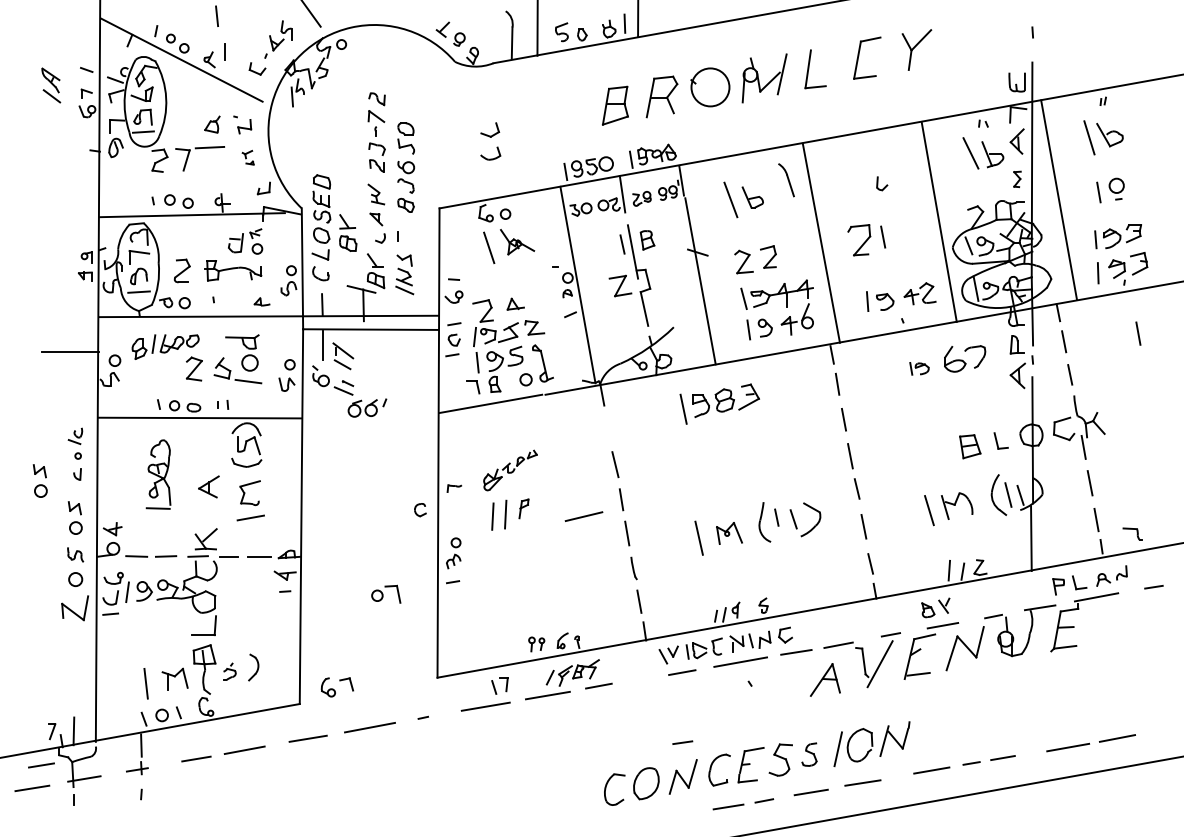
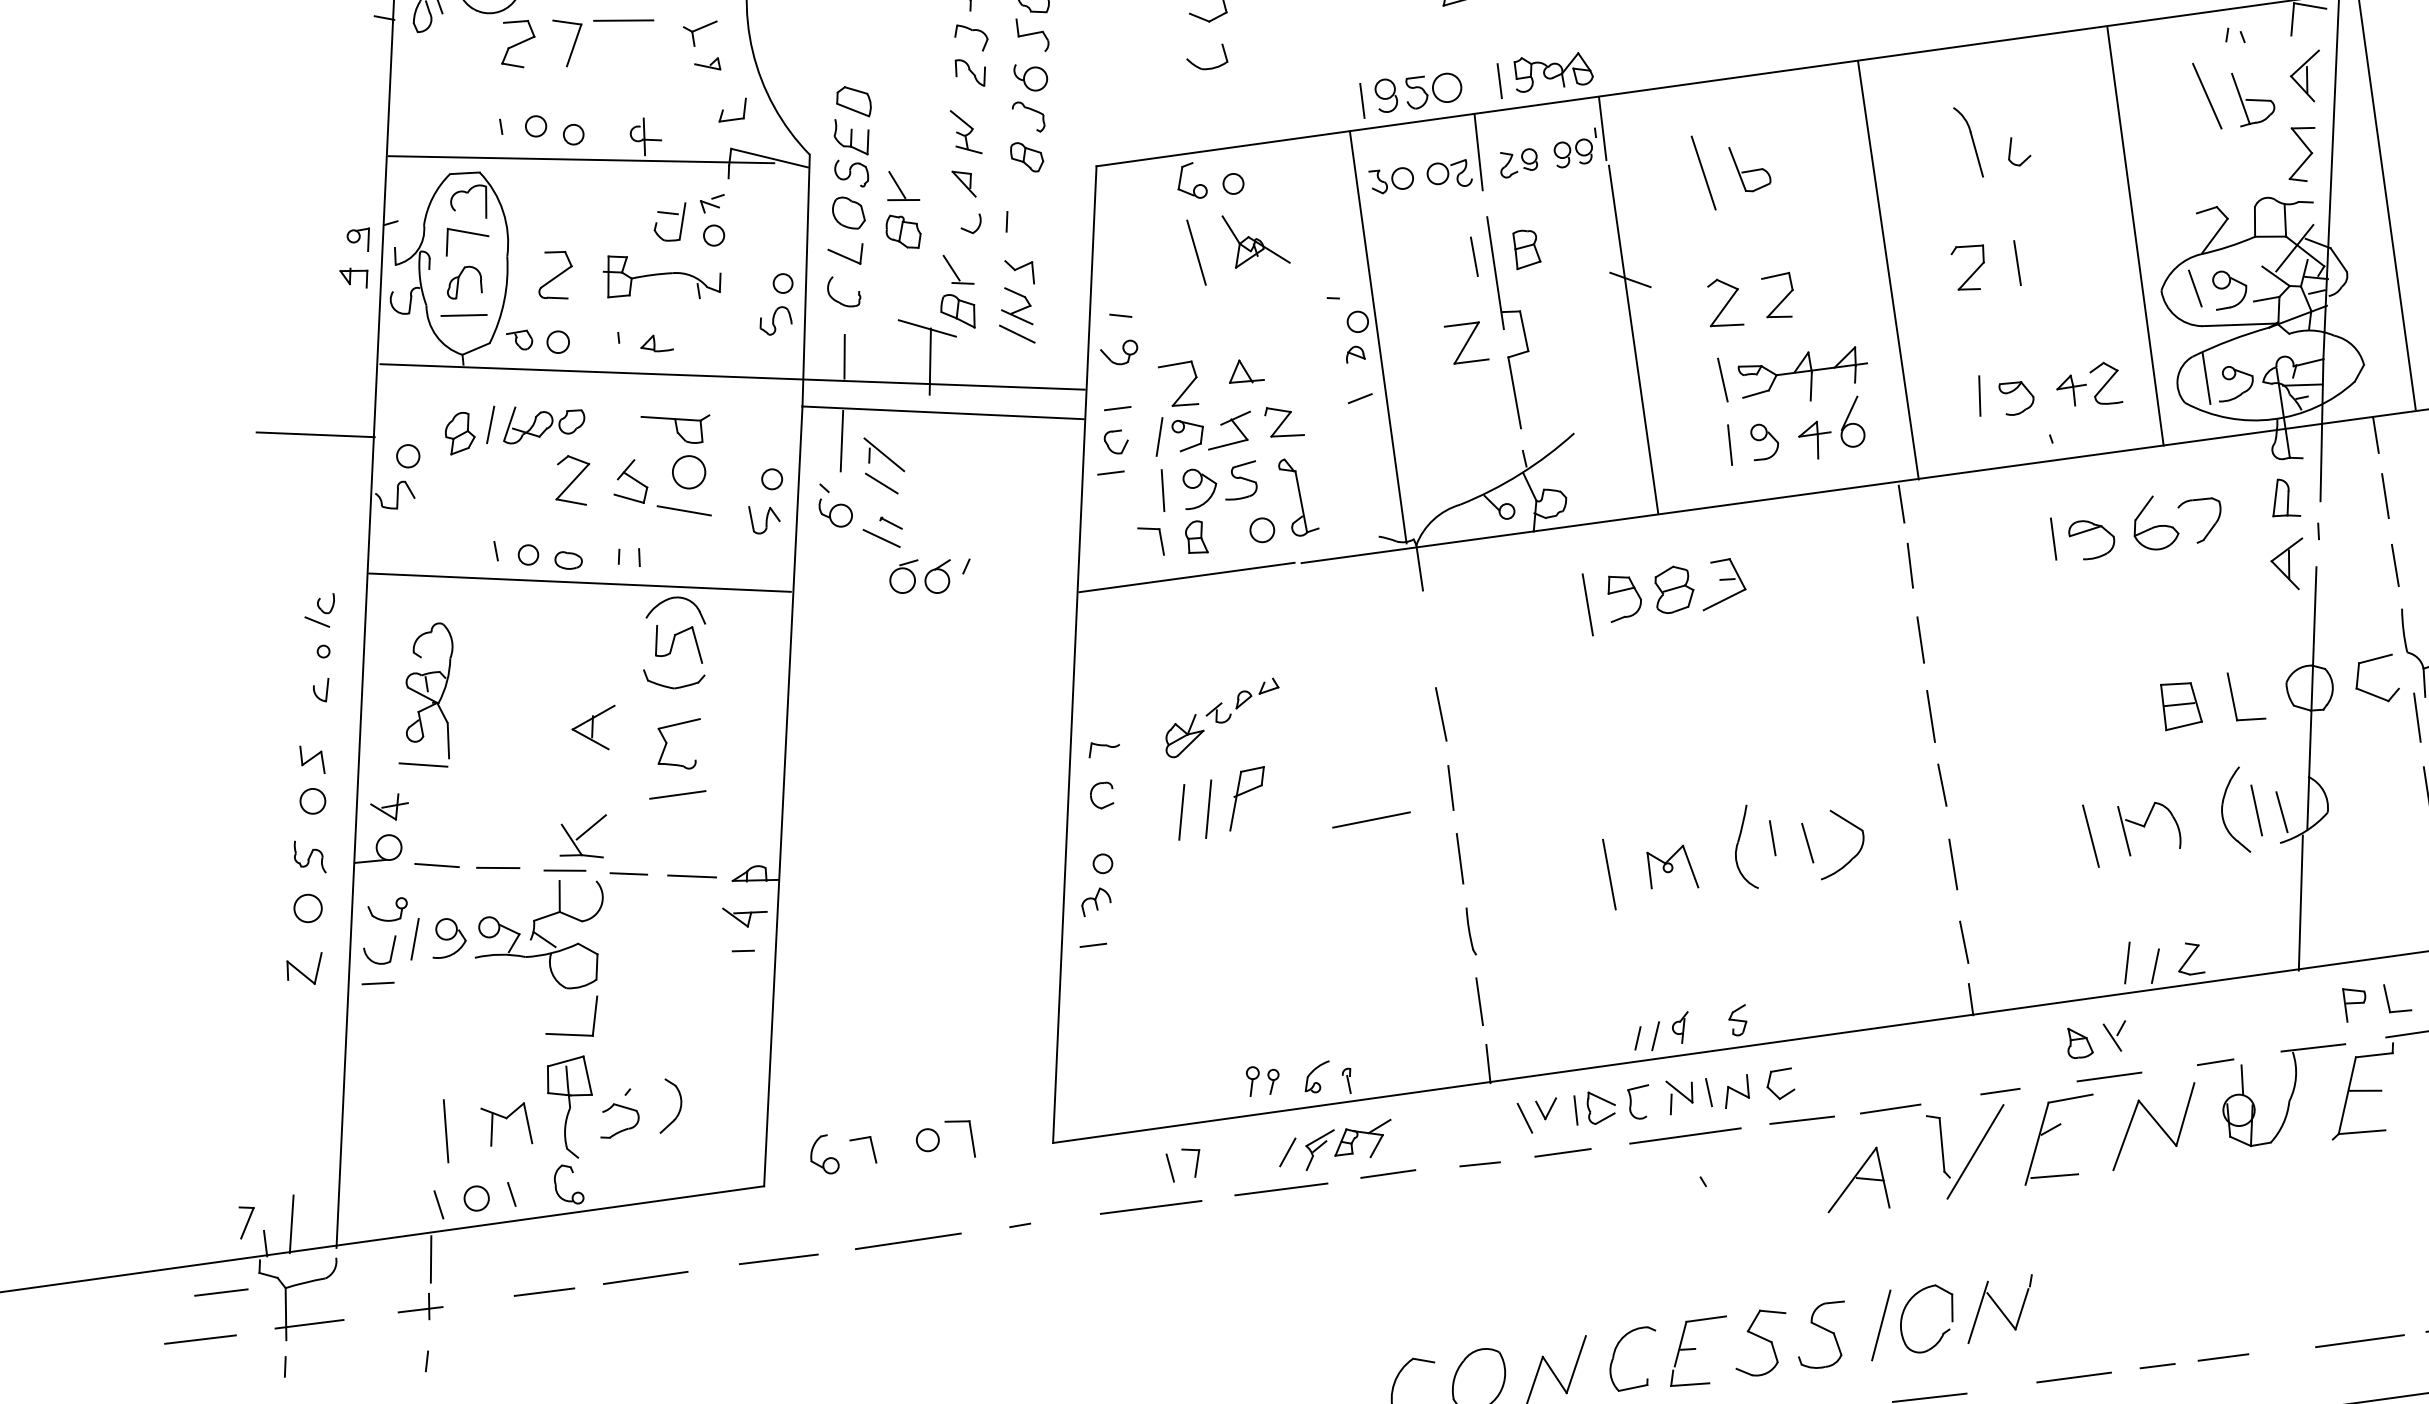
part: (248, 157) -> (703, 44), size x1.67
part: (1017, 179) -> (2301, 154), size x1.67
part: (786, 180) -> (1968, 143), moved
part: (858, 239) -> (1965, 266), size x0.71
part: (261, 301) -> (655, 342), moved
part: (919, 368) -> (2082, 539), size x1.67
part: (1000, 440) -> (2244, 696), size x1.43
part: (158, 474) -> (426, 694), moved
part: (39, 480) -> (241, 699), removed
part: (523, 508) -> (1246, 797), size x1.67
part: (420, 510) -> (1102, 796), moved
part: (386, 593) -> (946, 1136), moved
part: (74, 607) -> (303, 966), size x0.62
part: (229, 671) -> (620, 1112), size x1.43
line: (682, 742) -> (1479, 1163), moved
part: (809, 754) -> (1820, 1333), size x1.43

